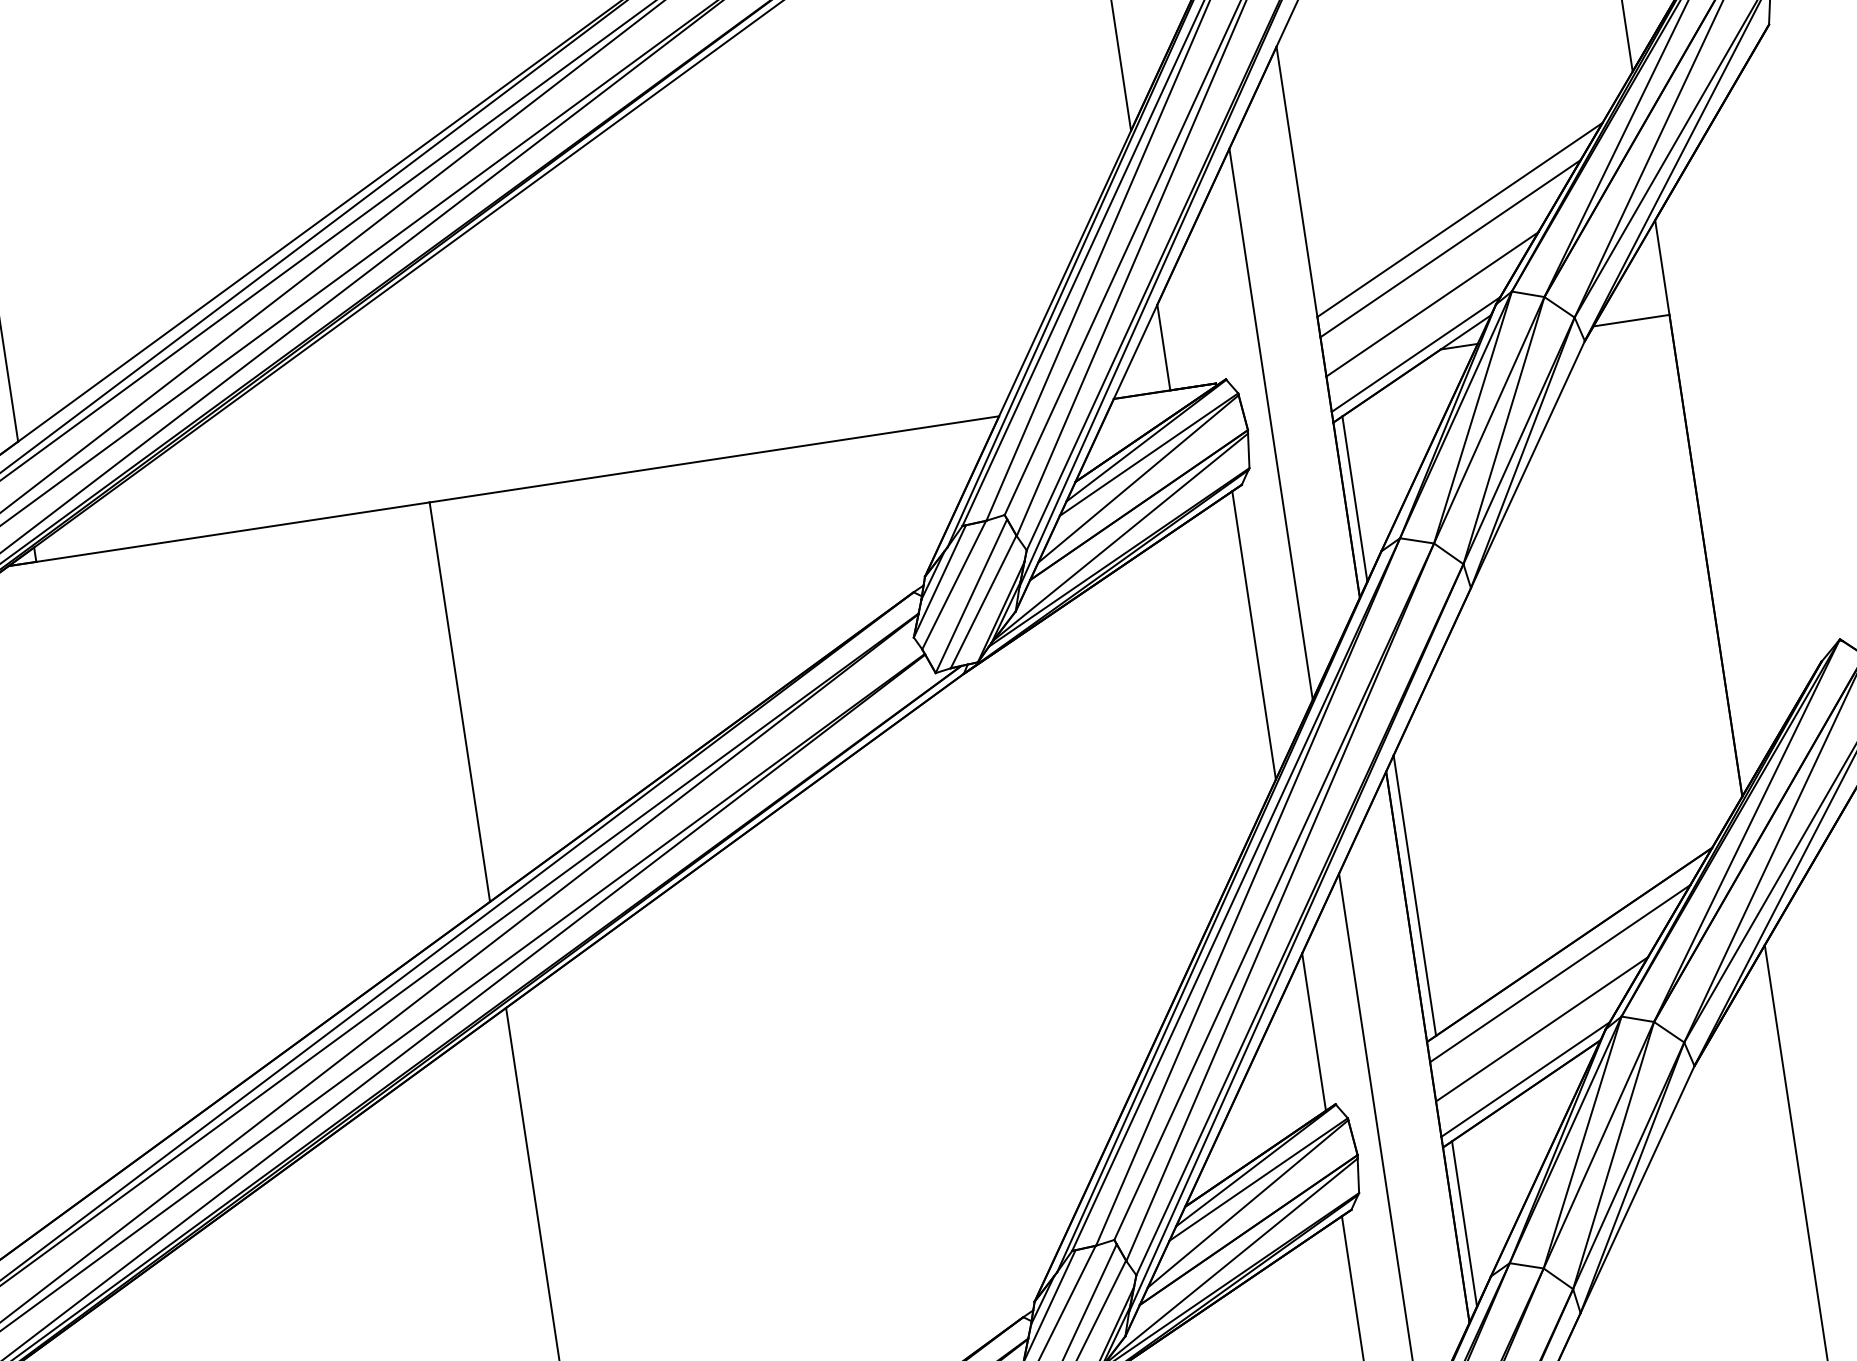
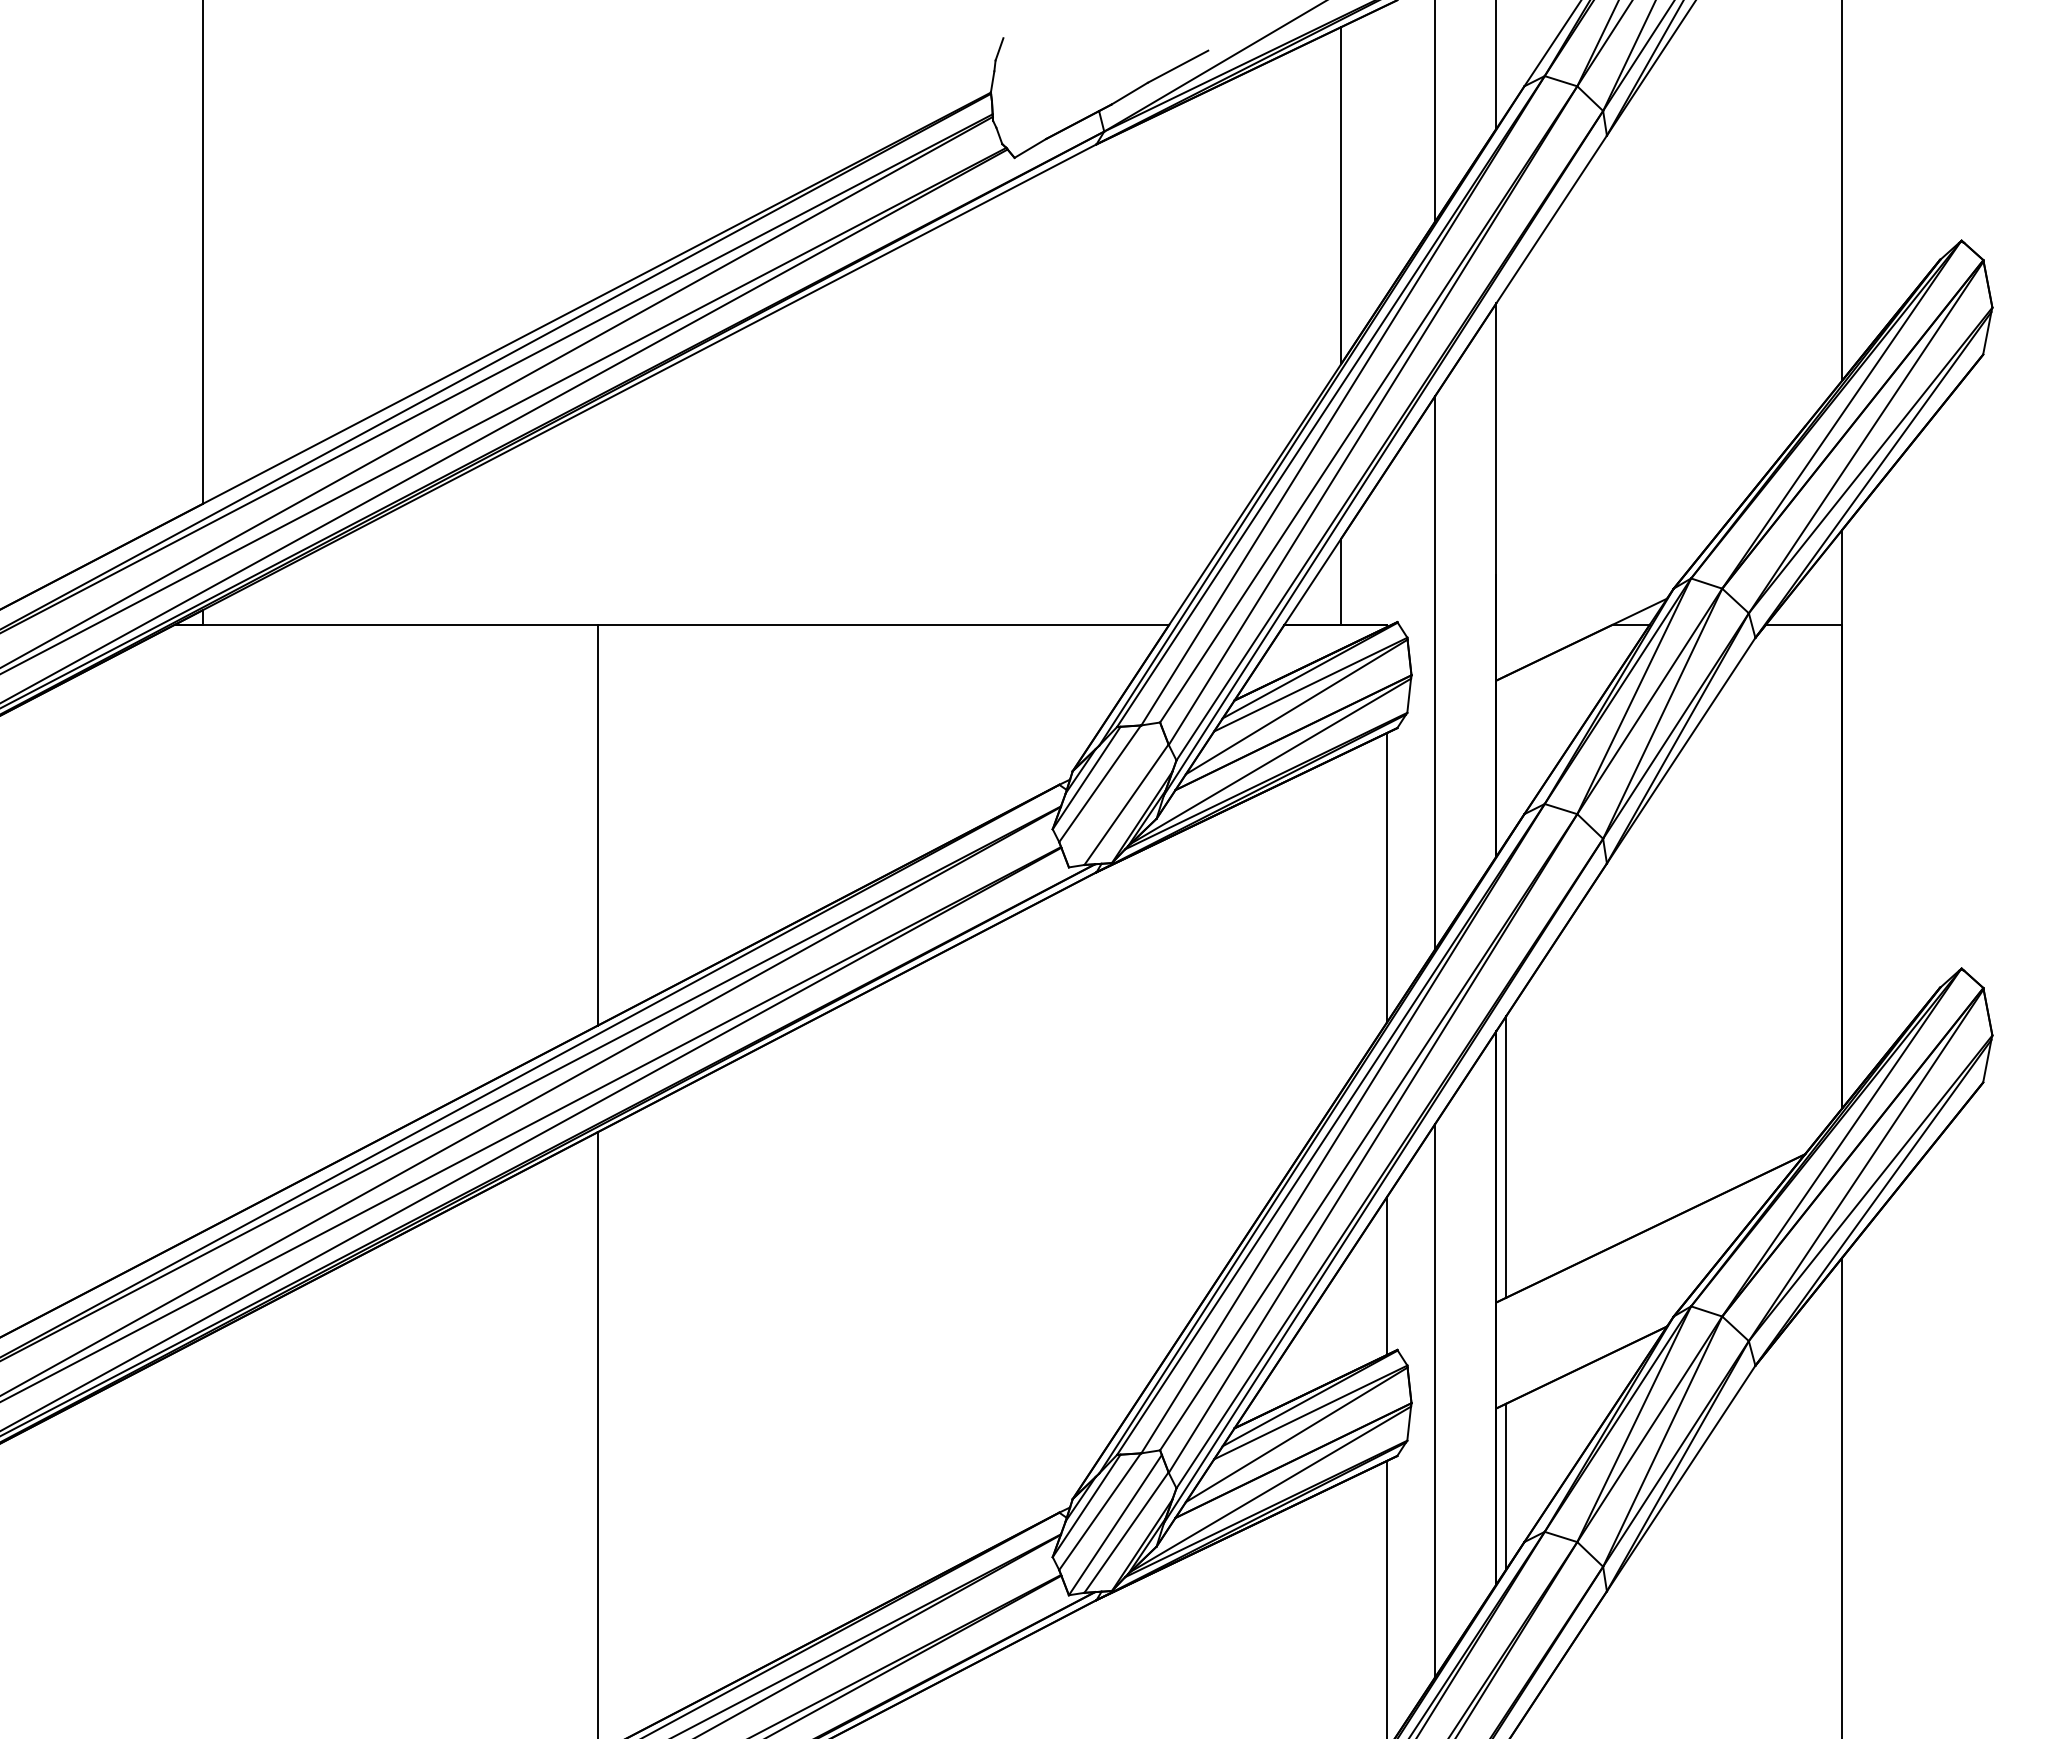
line: (1459, 220) -> (1650, 500), removed
line: (1450, 247) -> (1637, 526), removed
line: (1431, 304) -> (1610, 579), removed
line: (1415, 354) -> (1587, 625), removed
line: (1355, 498) -> (1506, 758), removed
line: (970, 596) -> (1114, 797), removed
line: (1560, 972) -> (1637, 1254), removed
line: (1541, 1029) -> (1610, 1307), removed
line: (1525, 1079) -> (1587, 1353), removed

